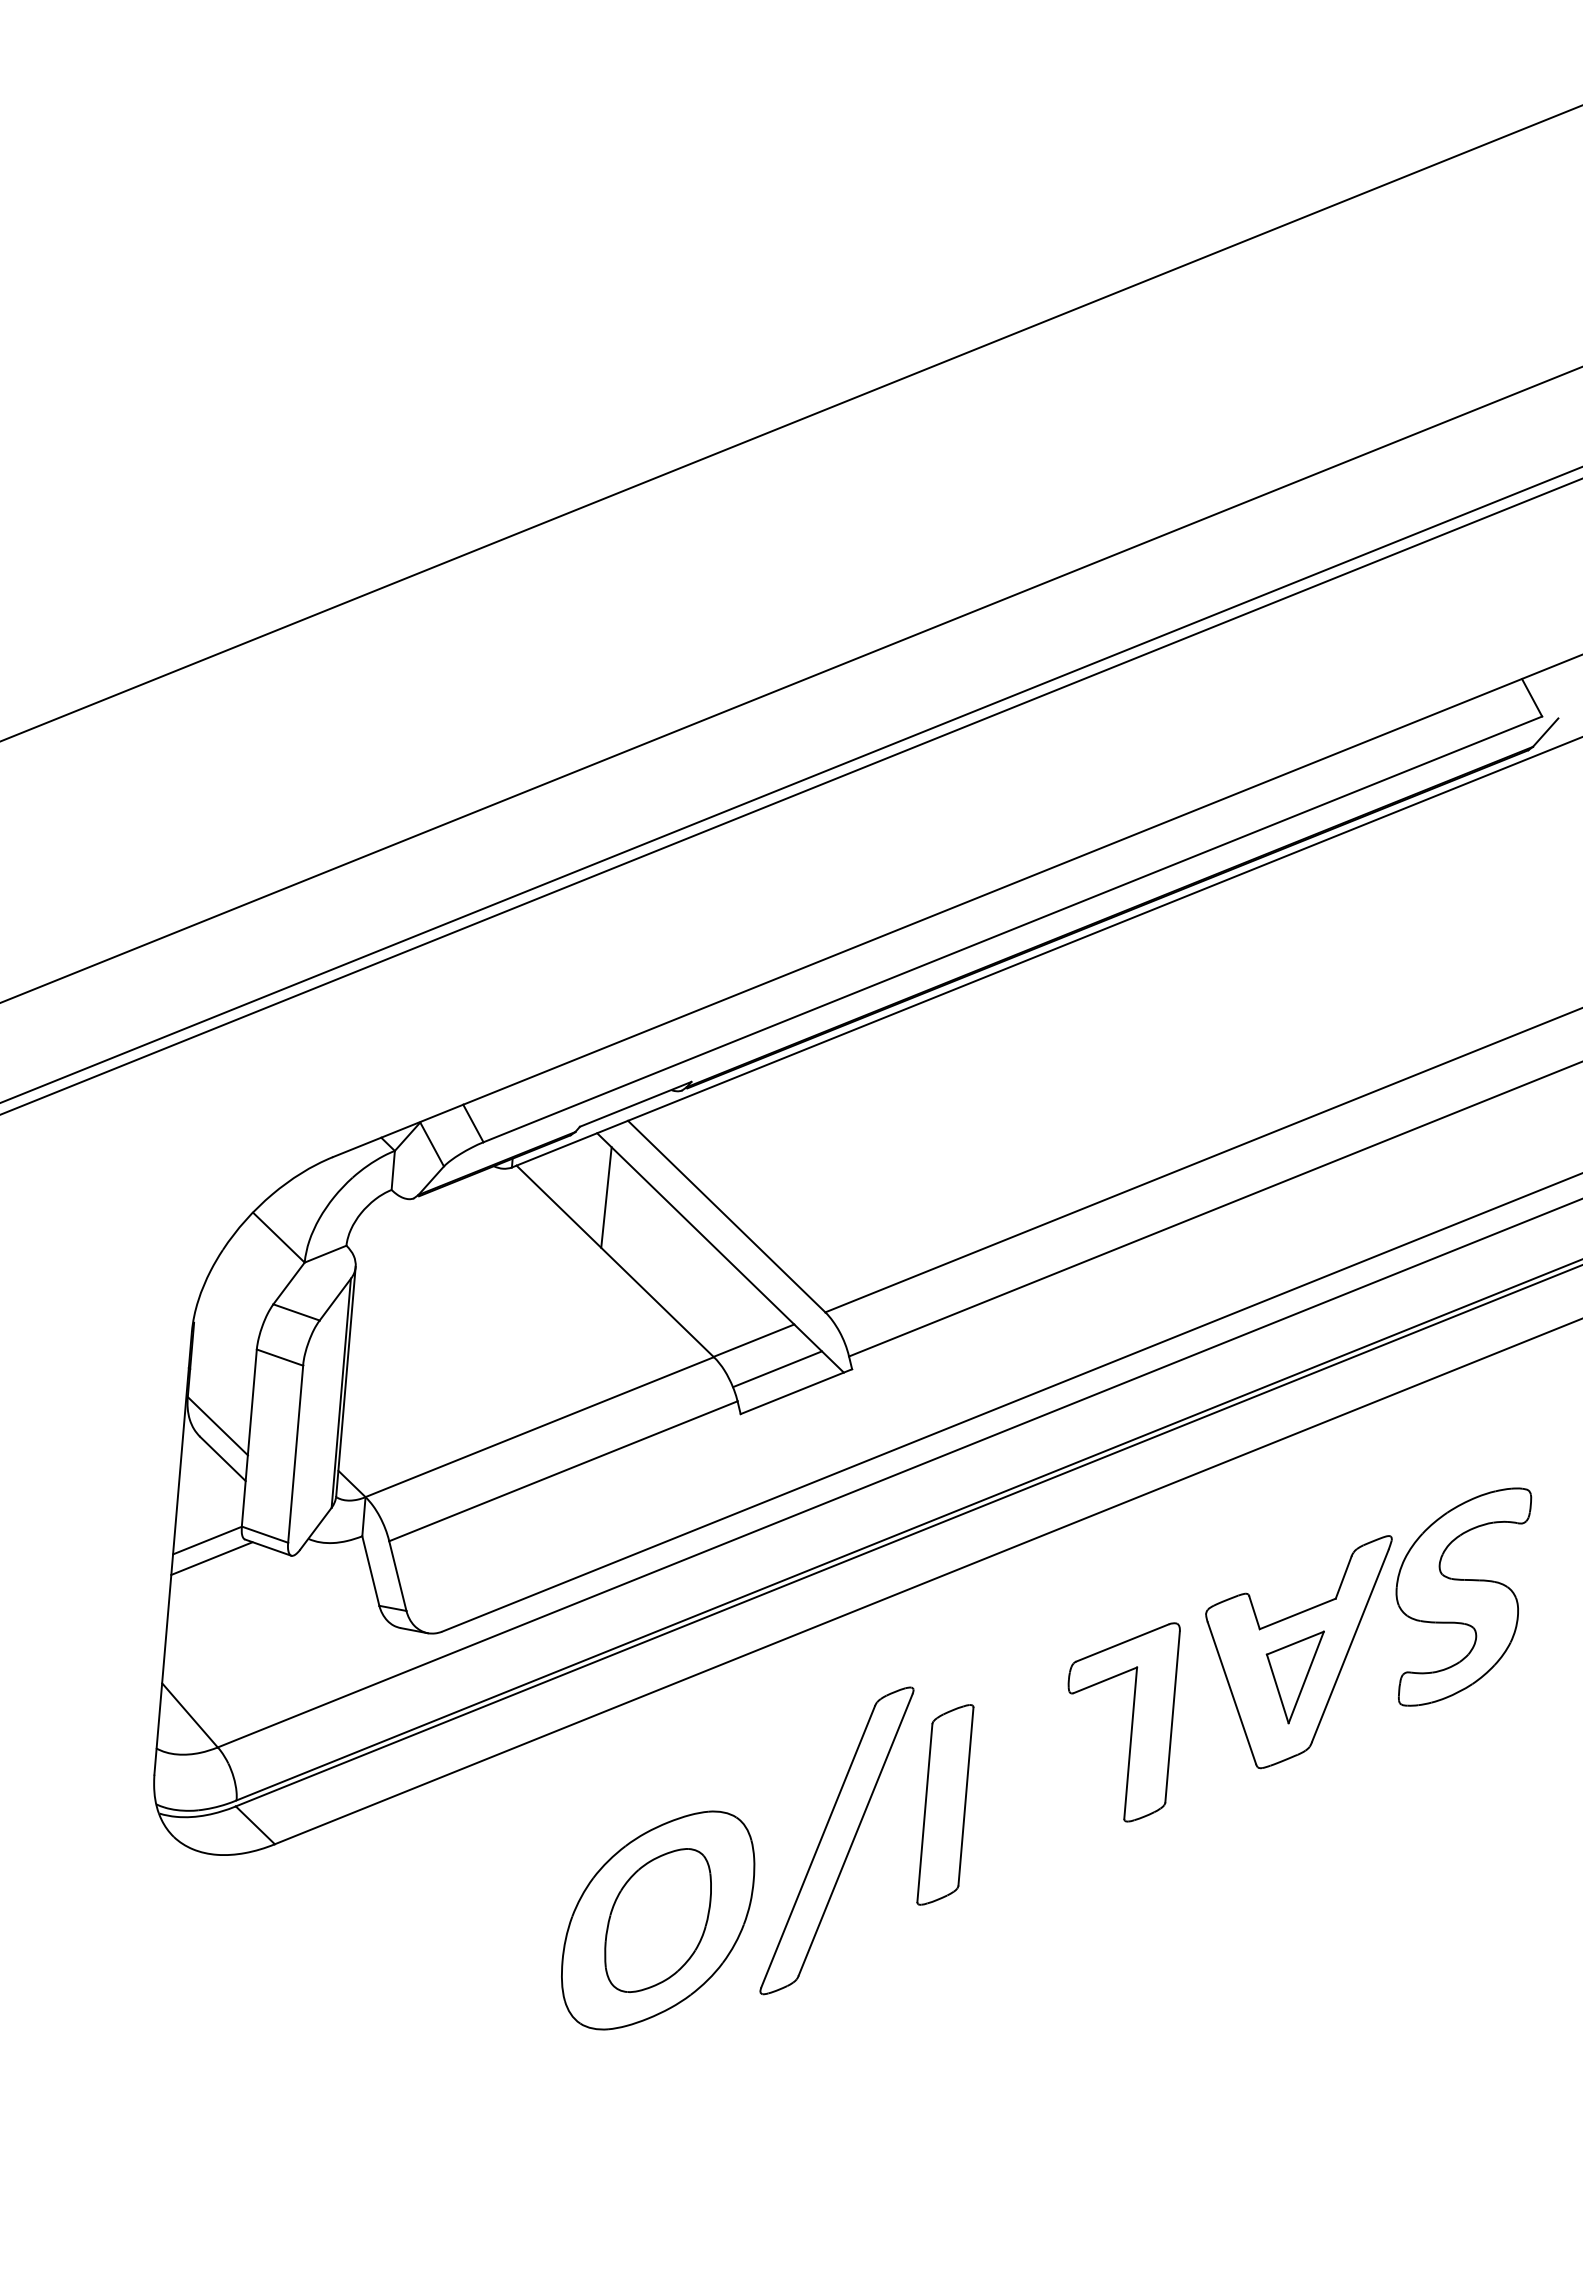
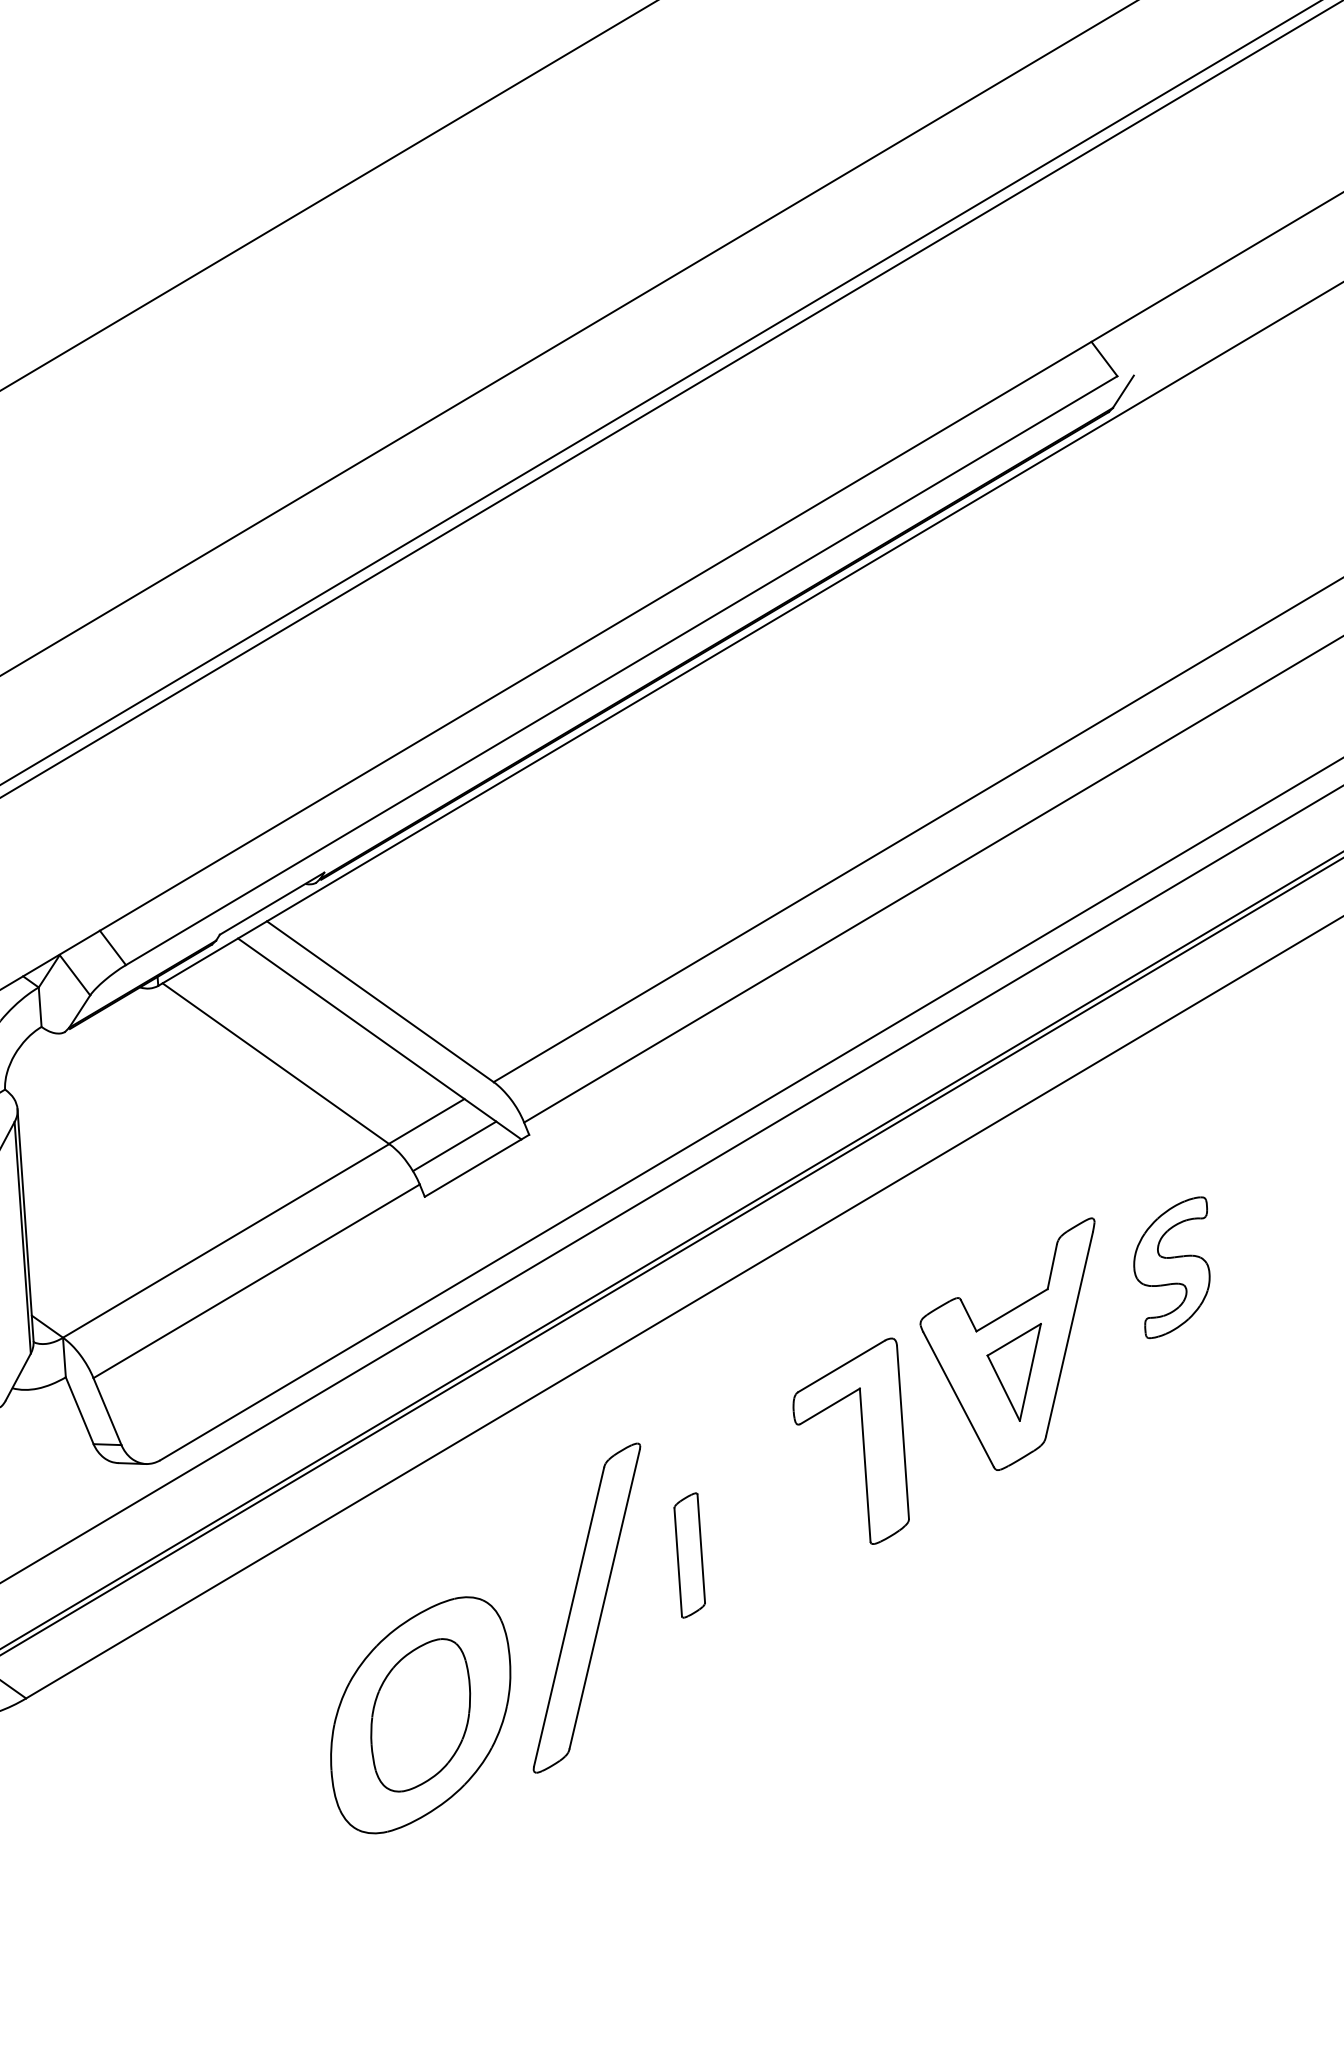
line: (606, 1197) -> (257, 1001), removed
part: (1463, 1596) -> (1174, 1267), size x0.6
part: (945, 1804) -> (689, 1555), size x0.6

